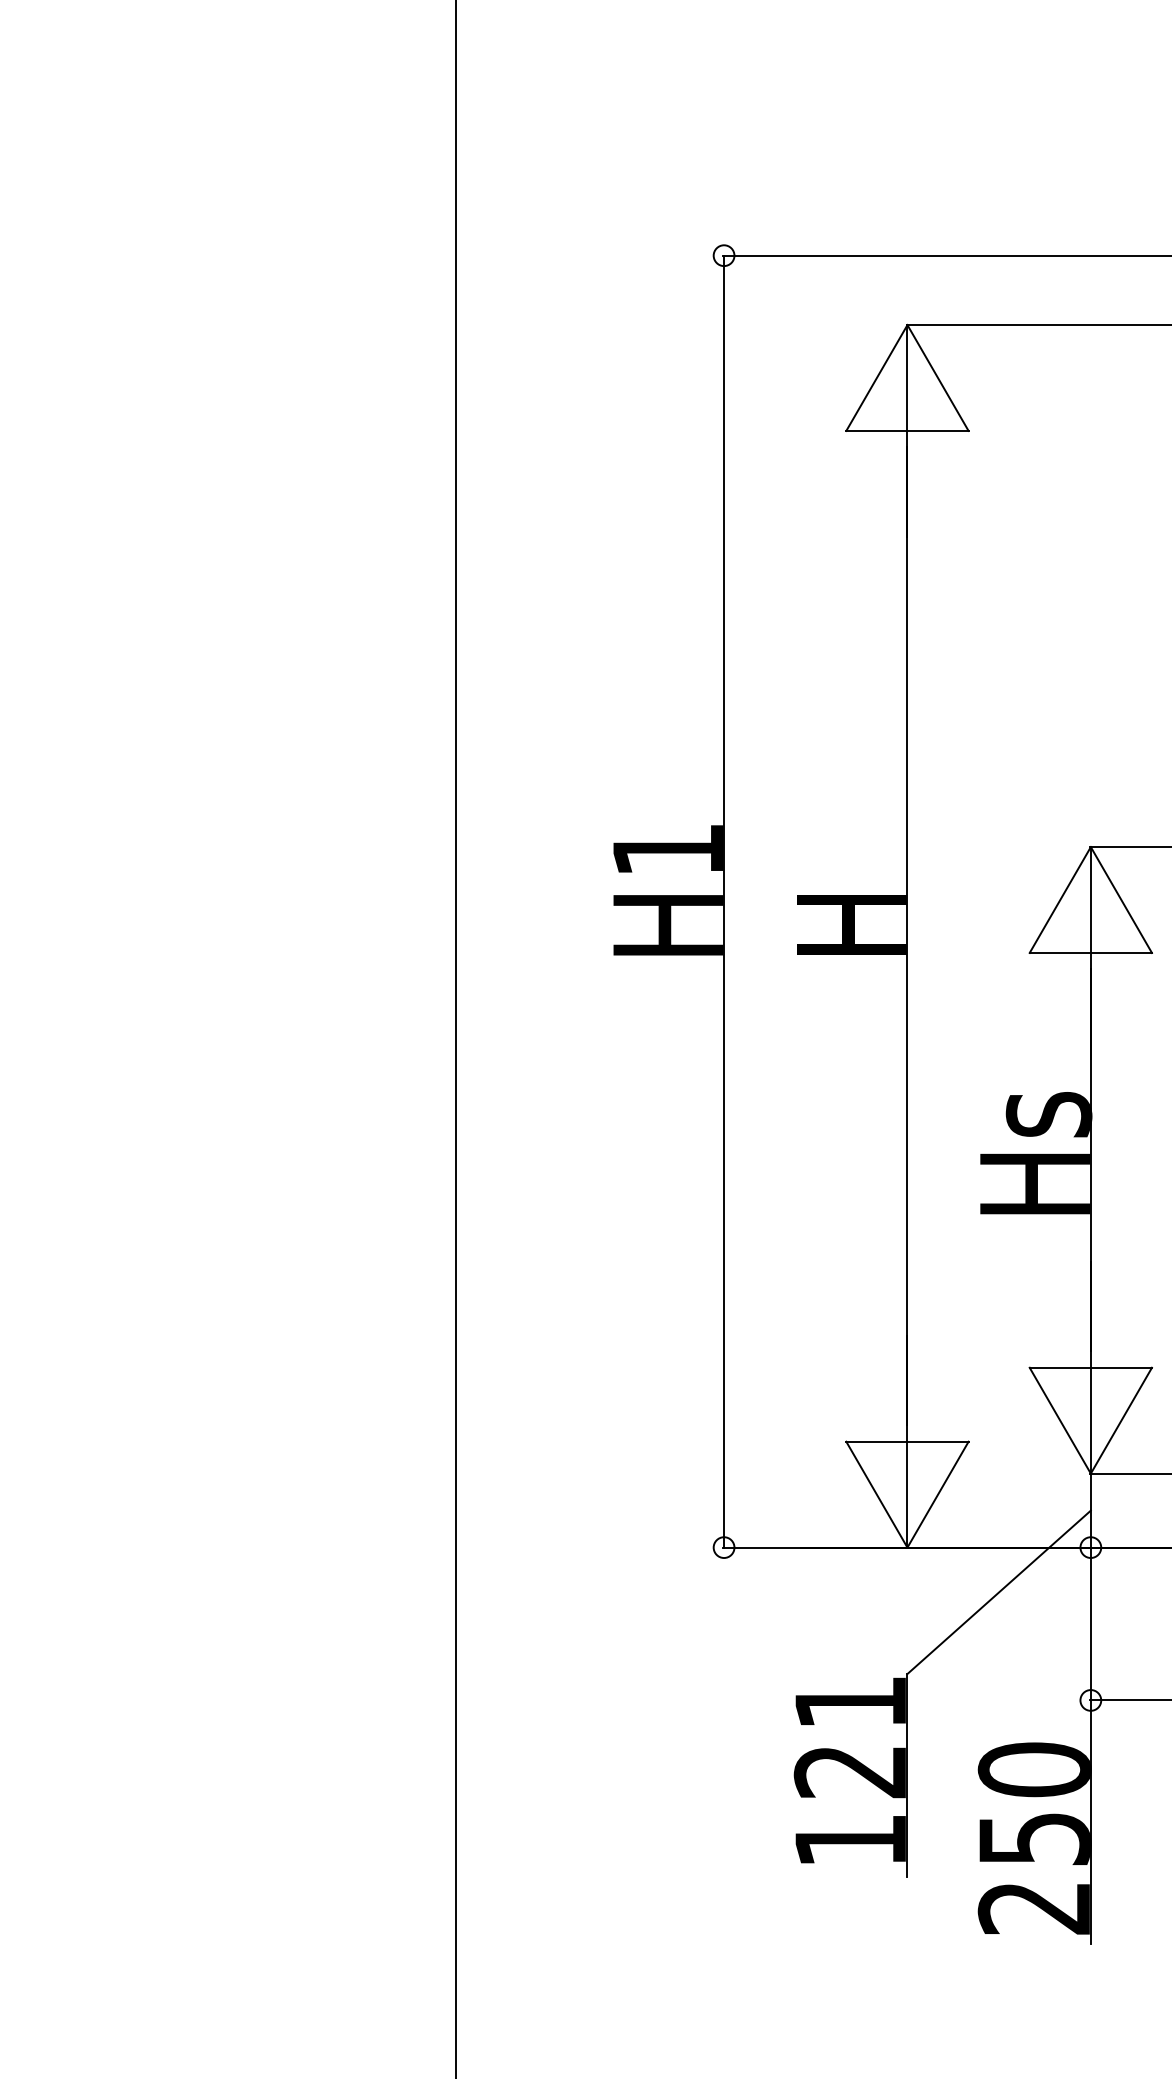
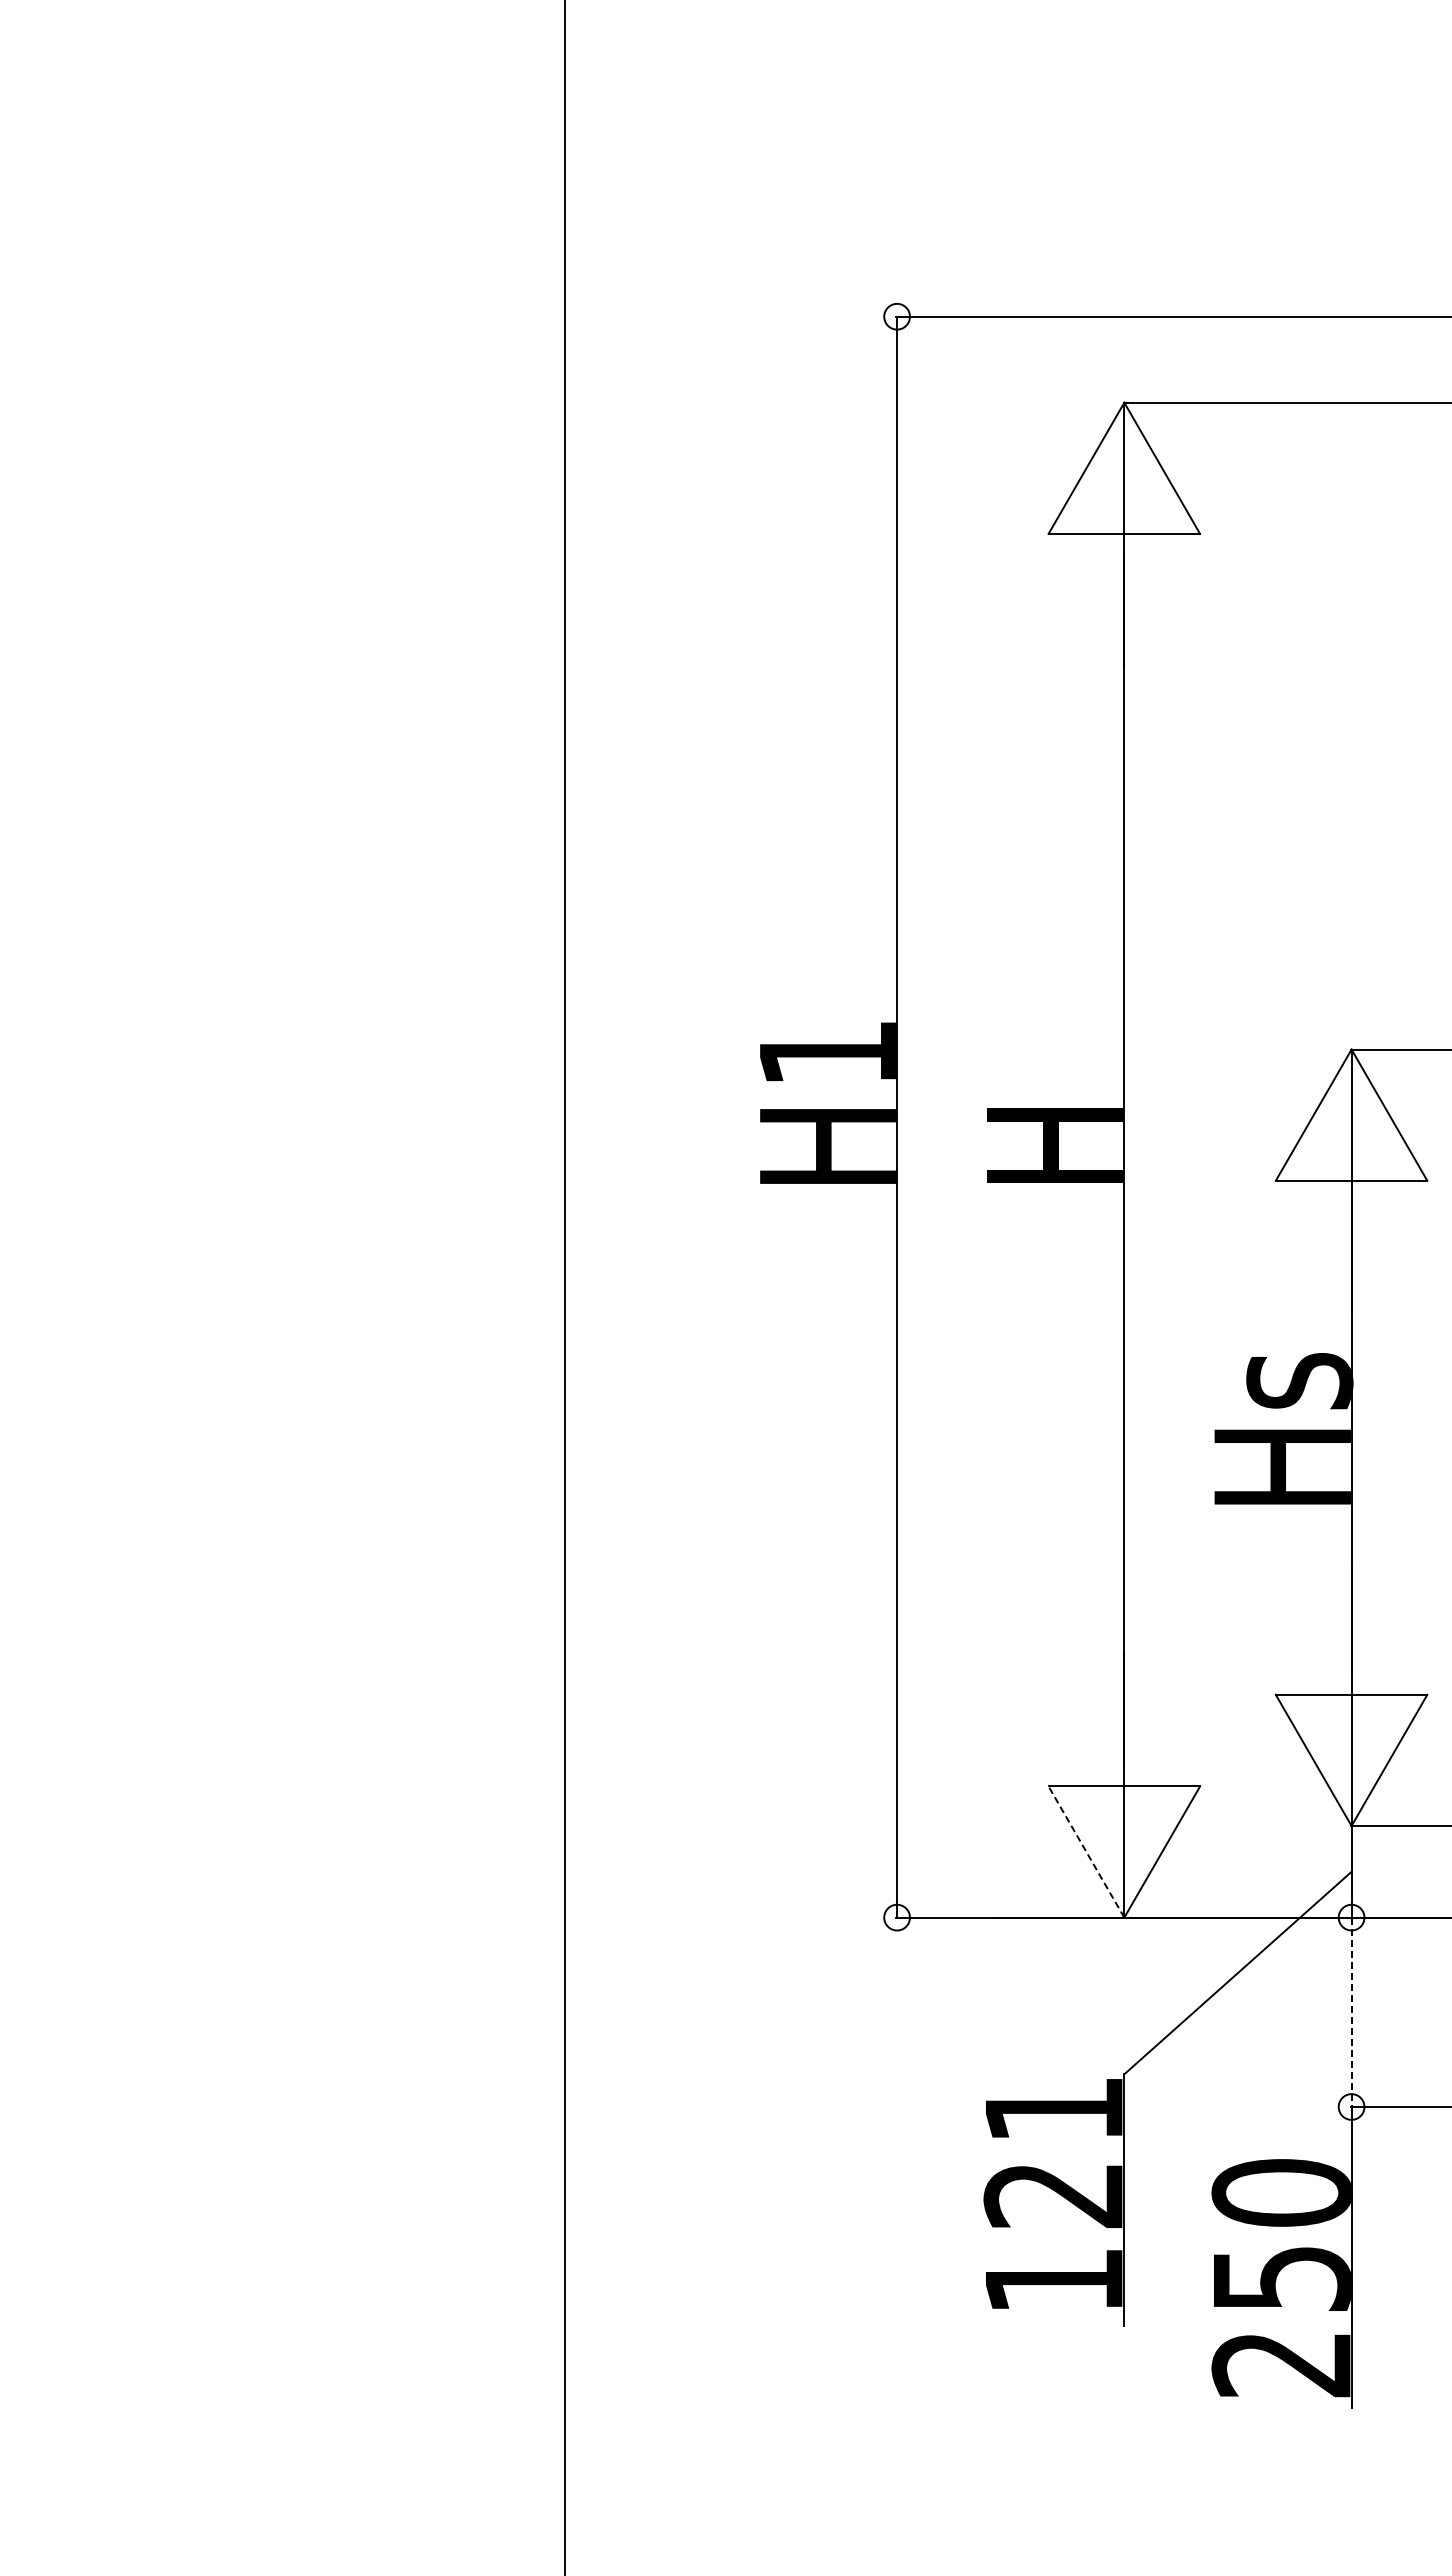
line: (876, 1495) -> (1086, 1852), solid -> dashed
line: (1090, 1624) -> (1351, 2012), solid -> dashed

